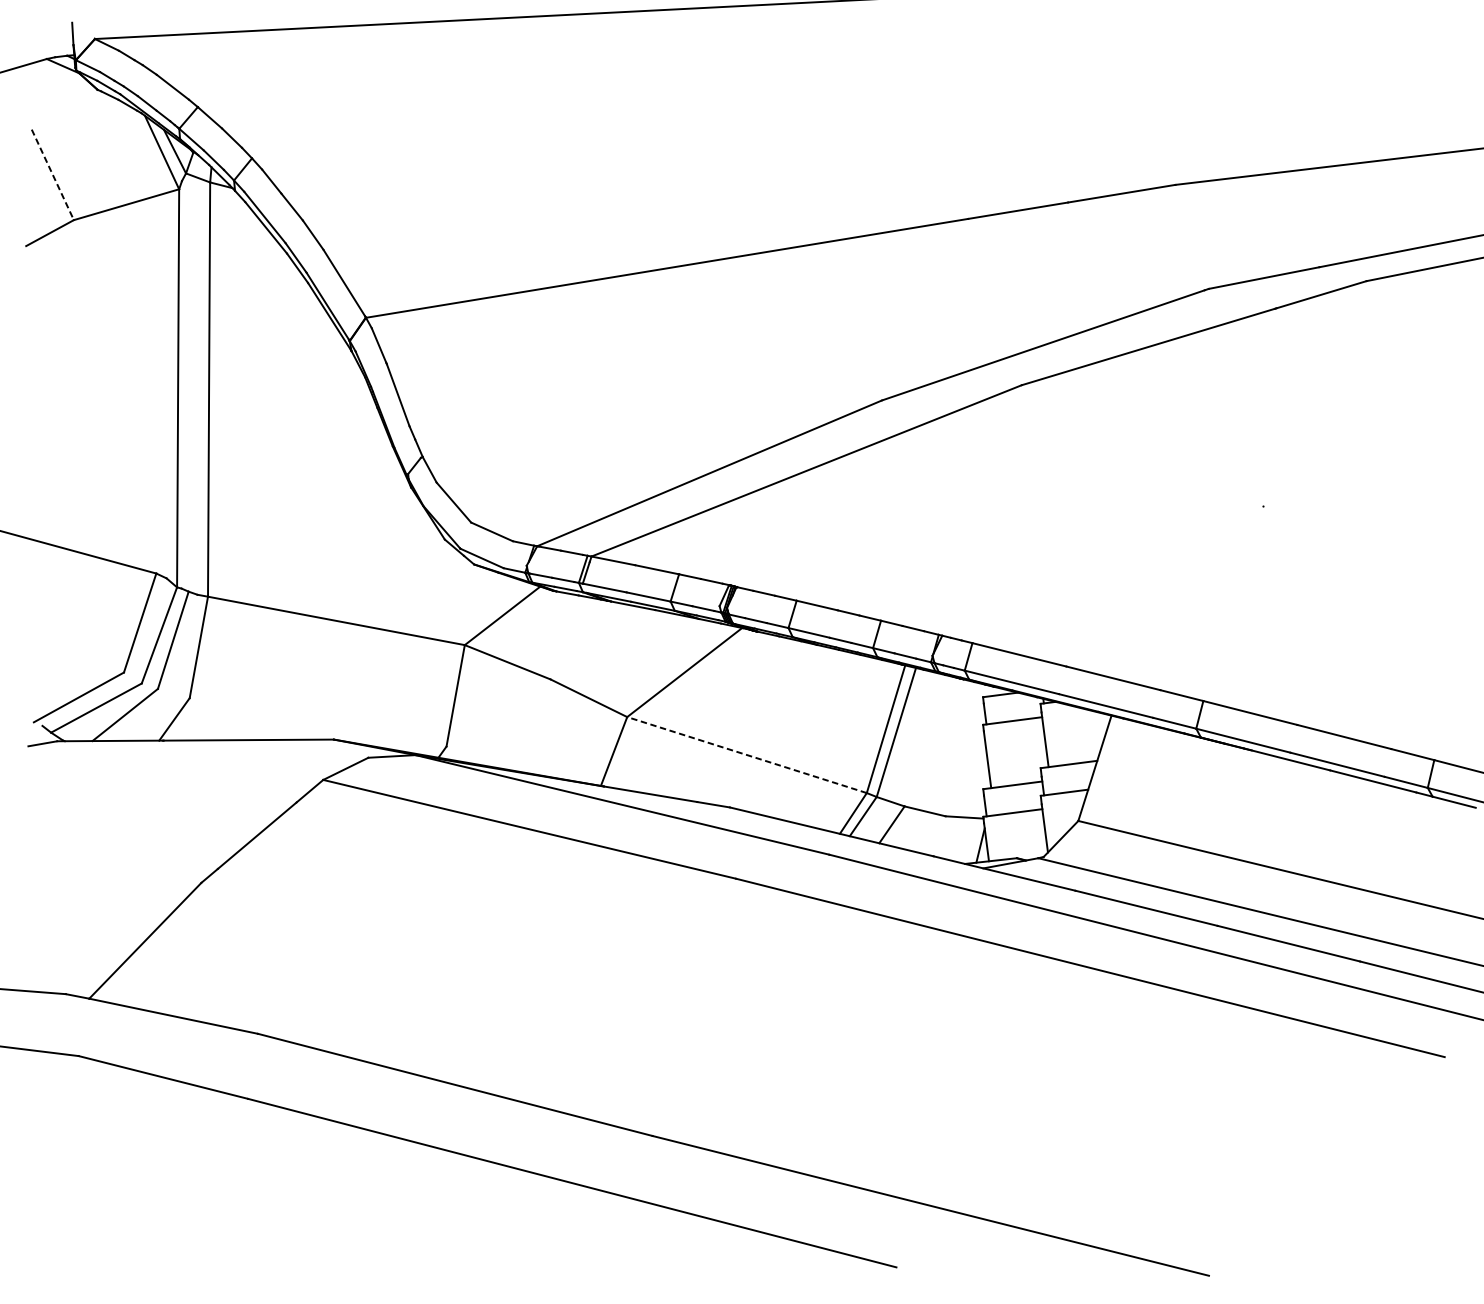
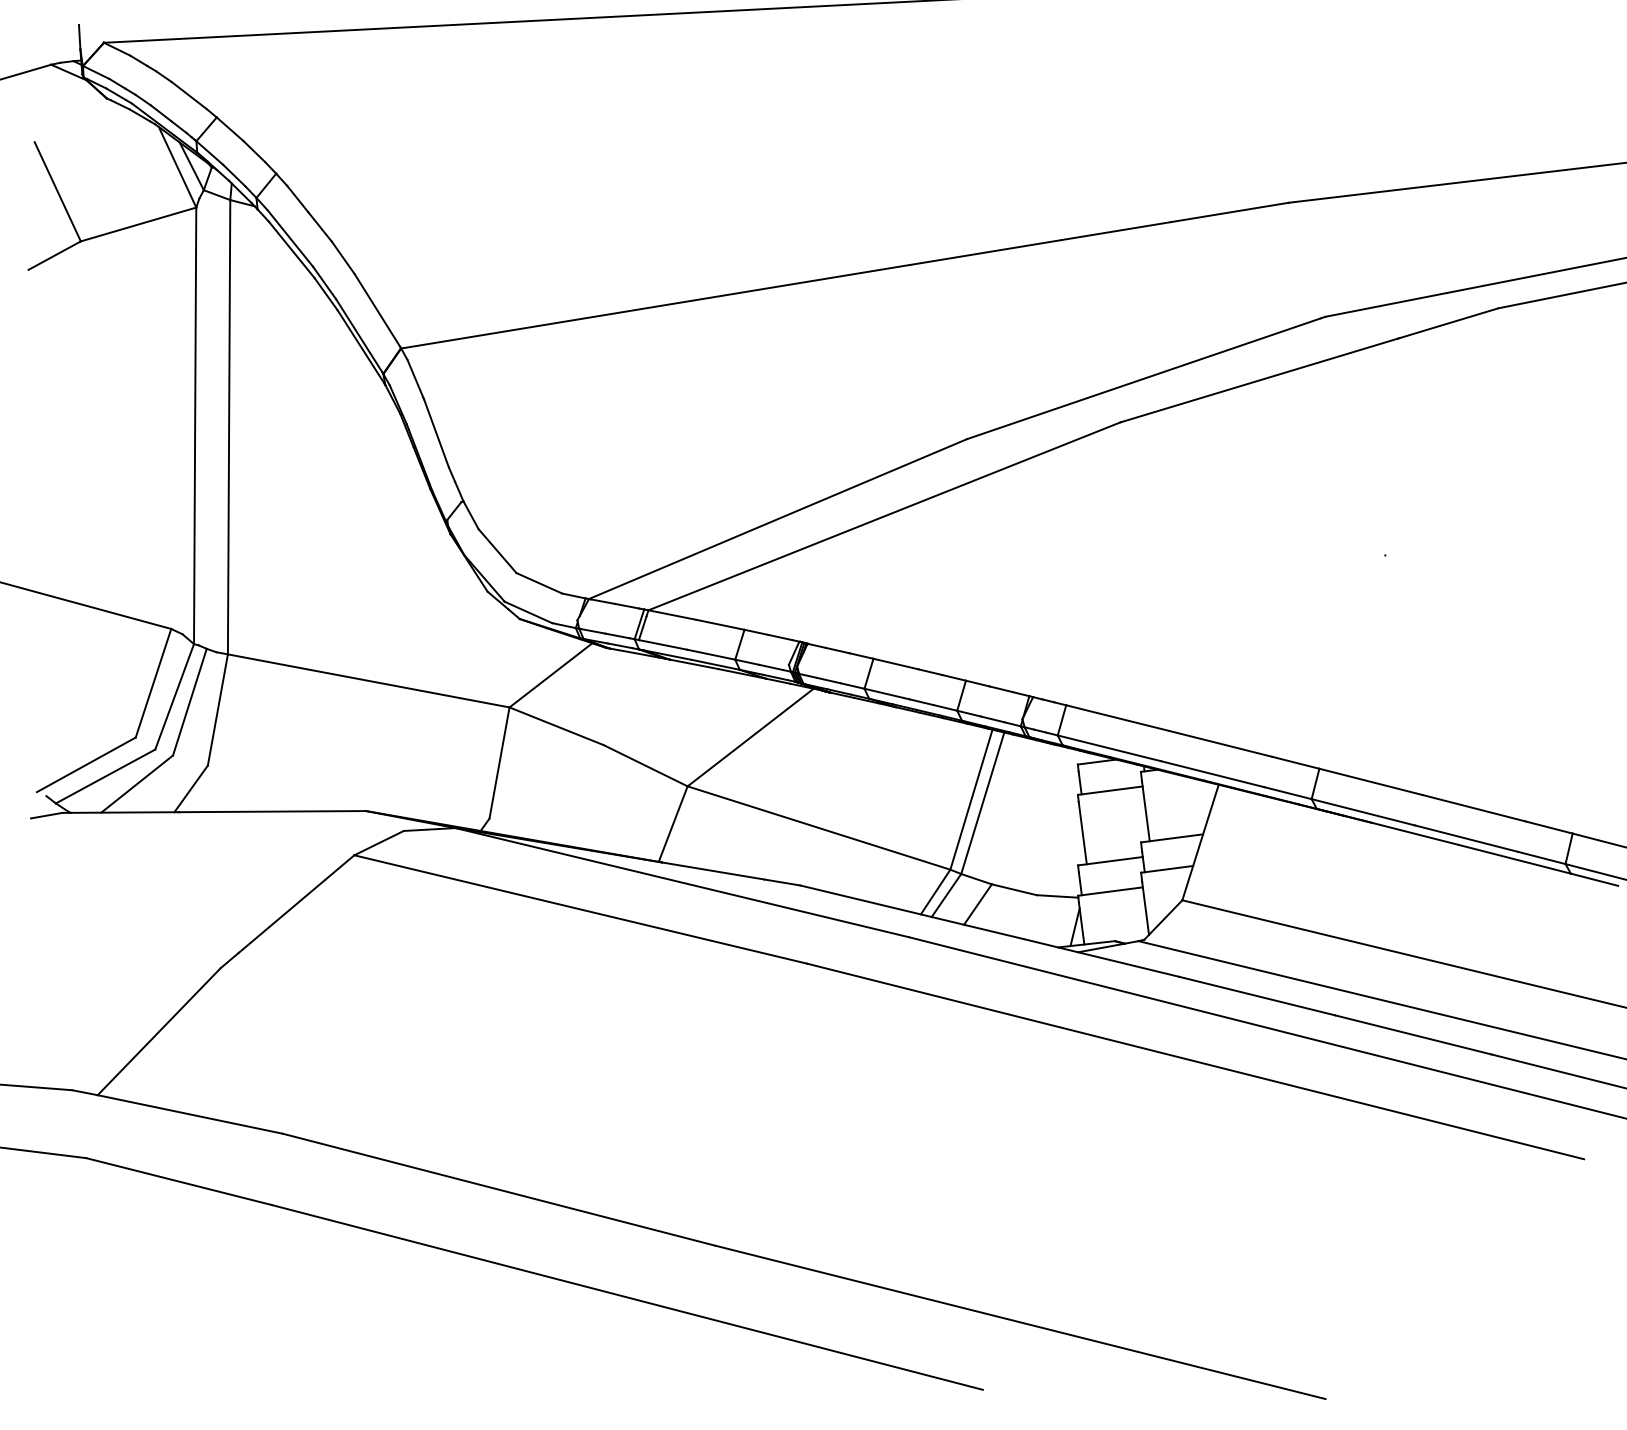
line: (52, 174) -> (57, 191), dashed -> solid
line: (747, 755) -> (819, 828), dashed -> solid

